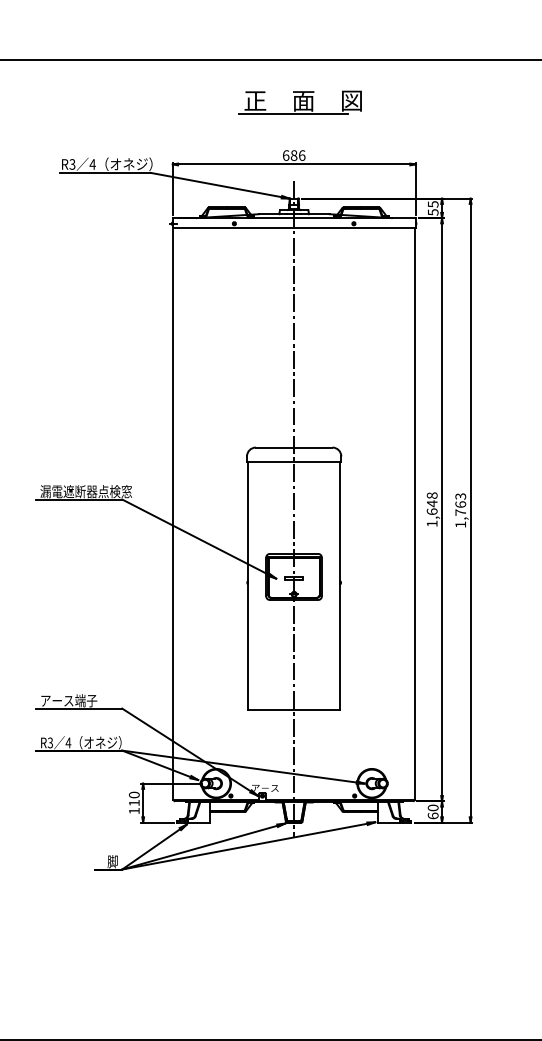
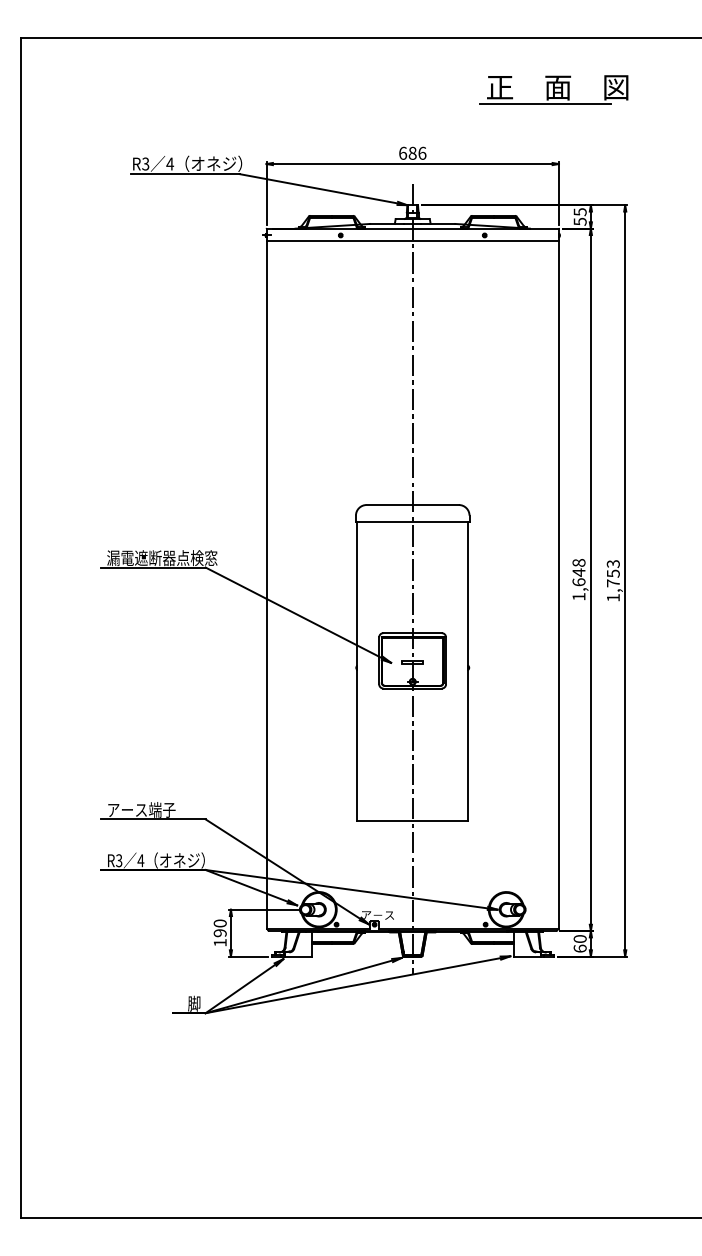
part: (299, 102) -> (553, 89), moved
text: (460, 504) -> (612, 573), 1,763 -> 1,753
text: (133, 803) -> (219, 933), 110 -> 190

